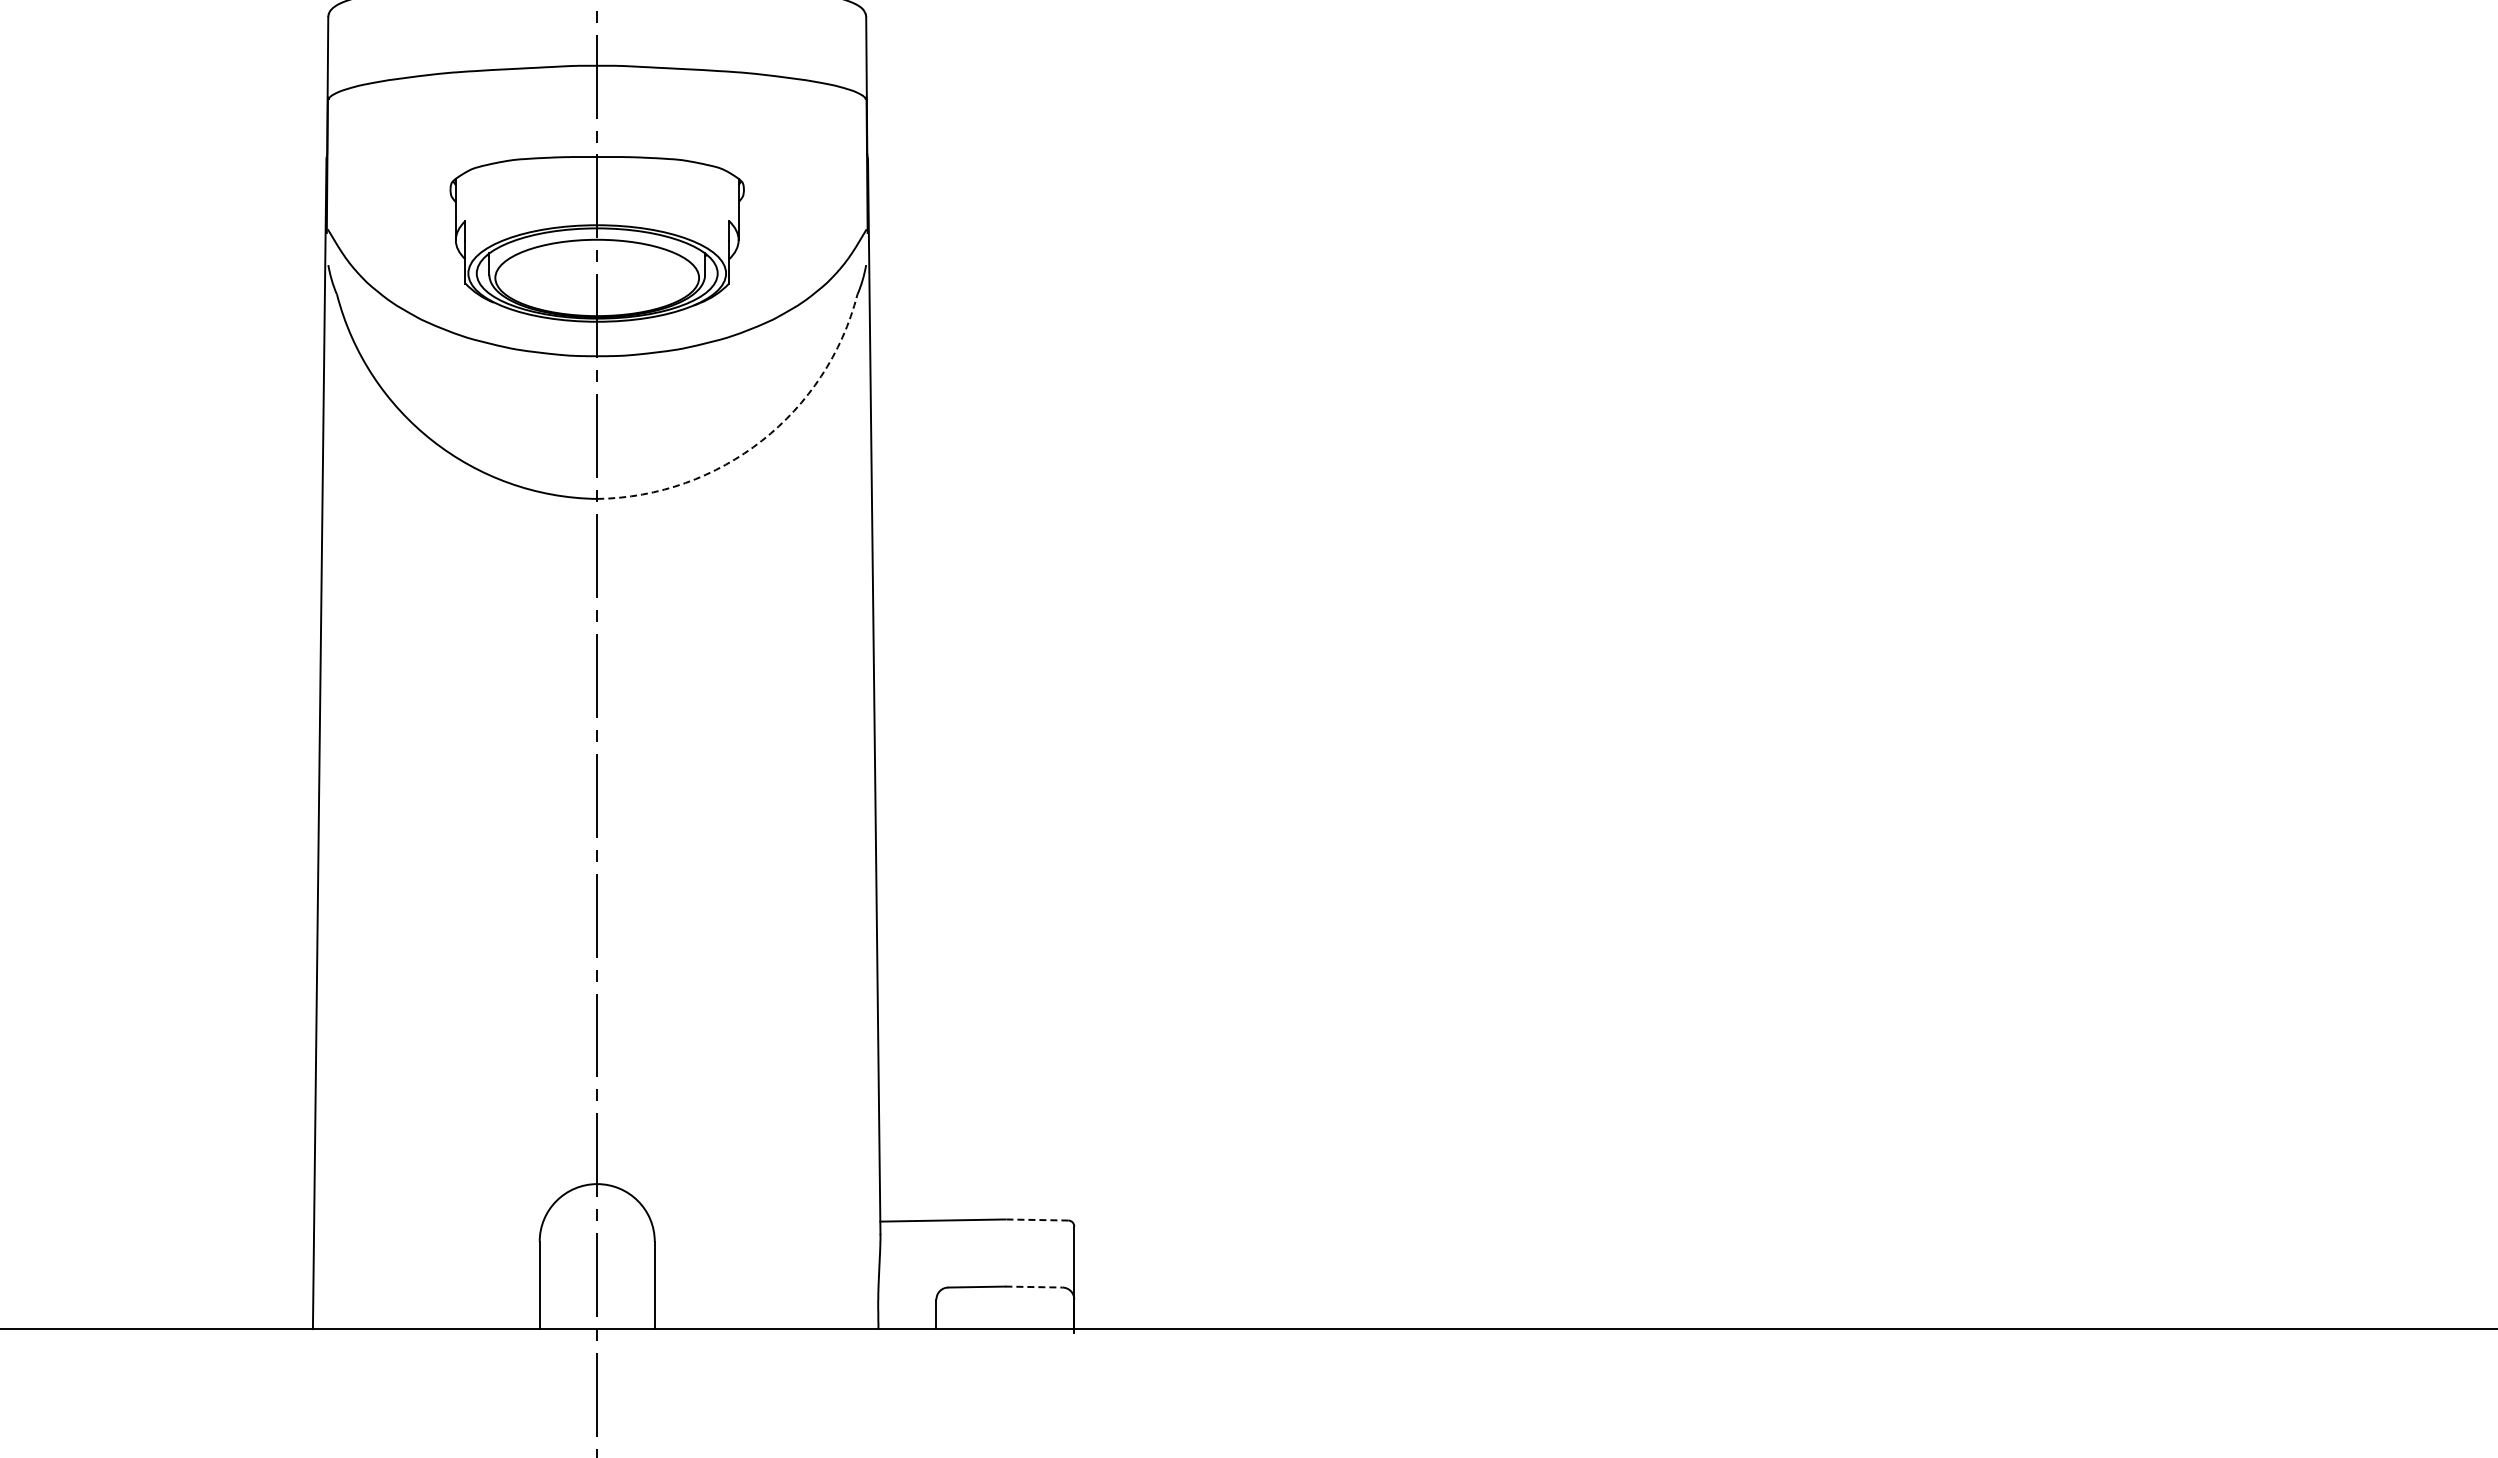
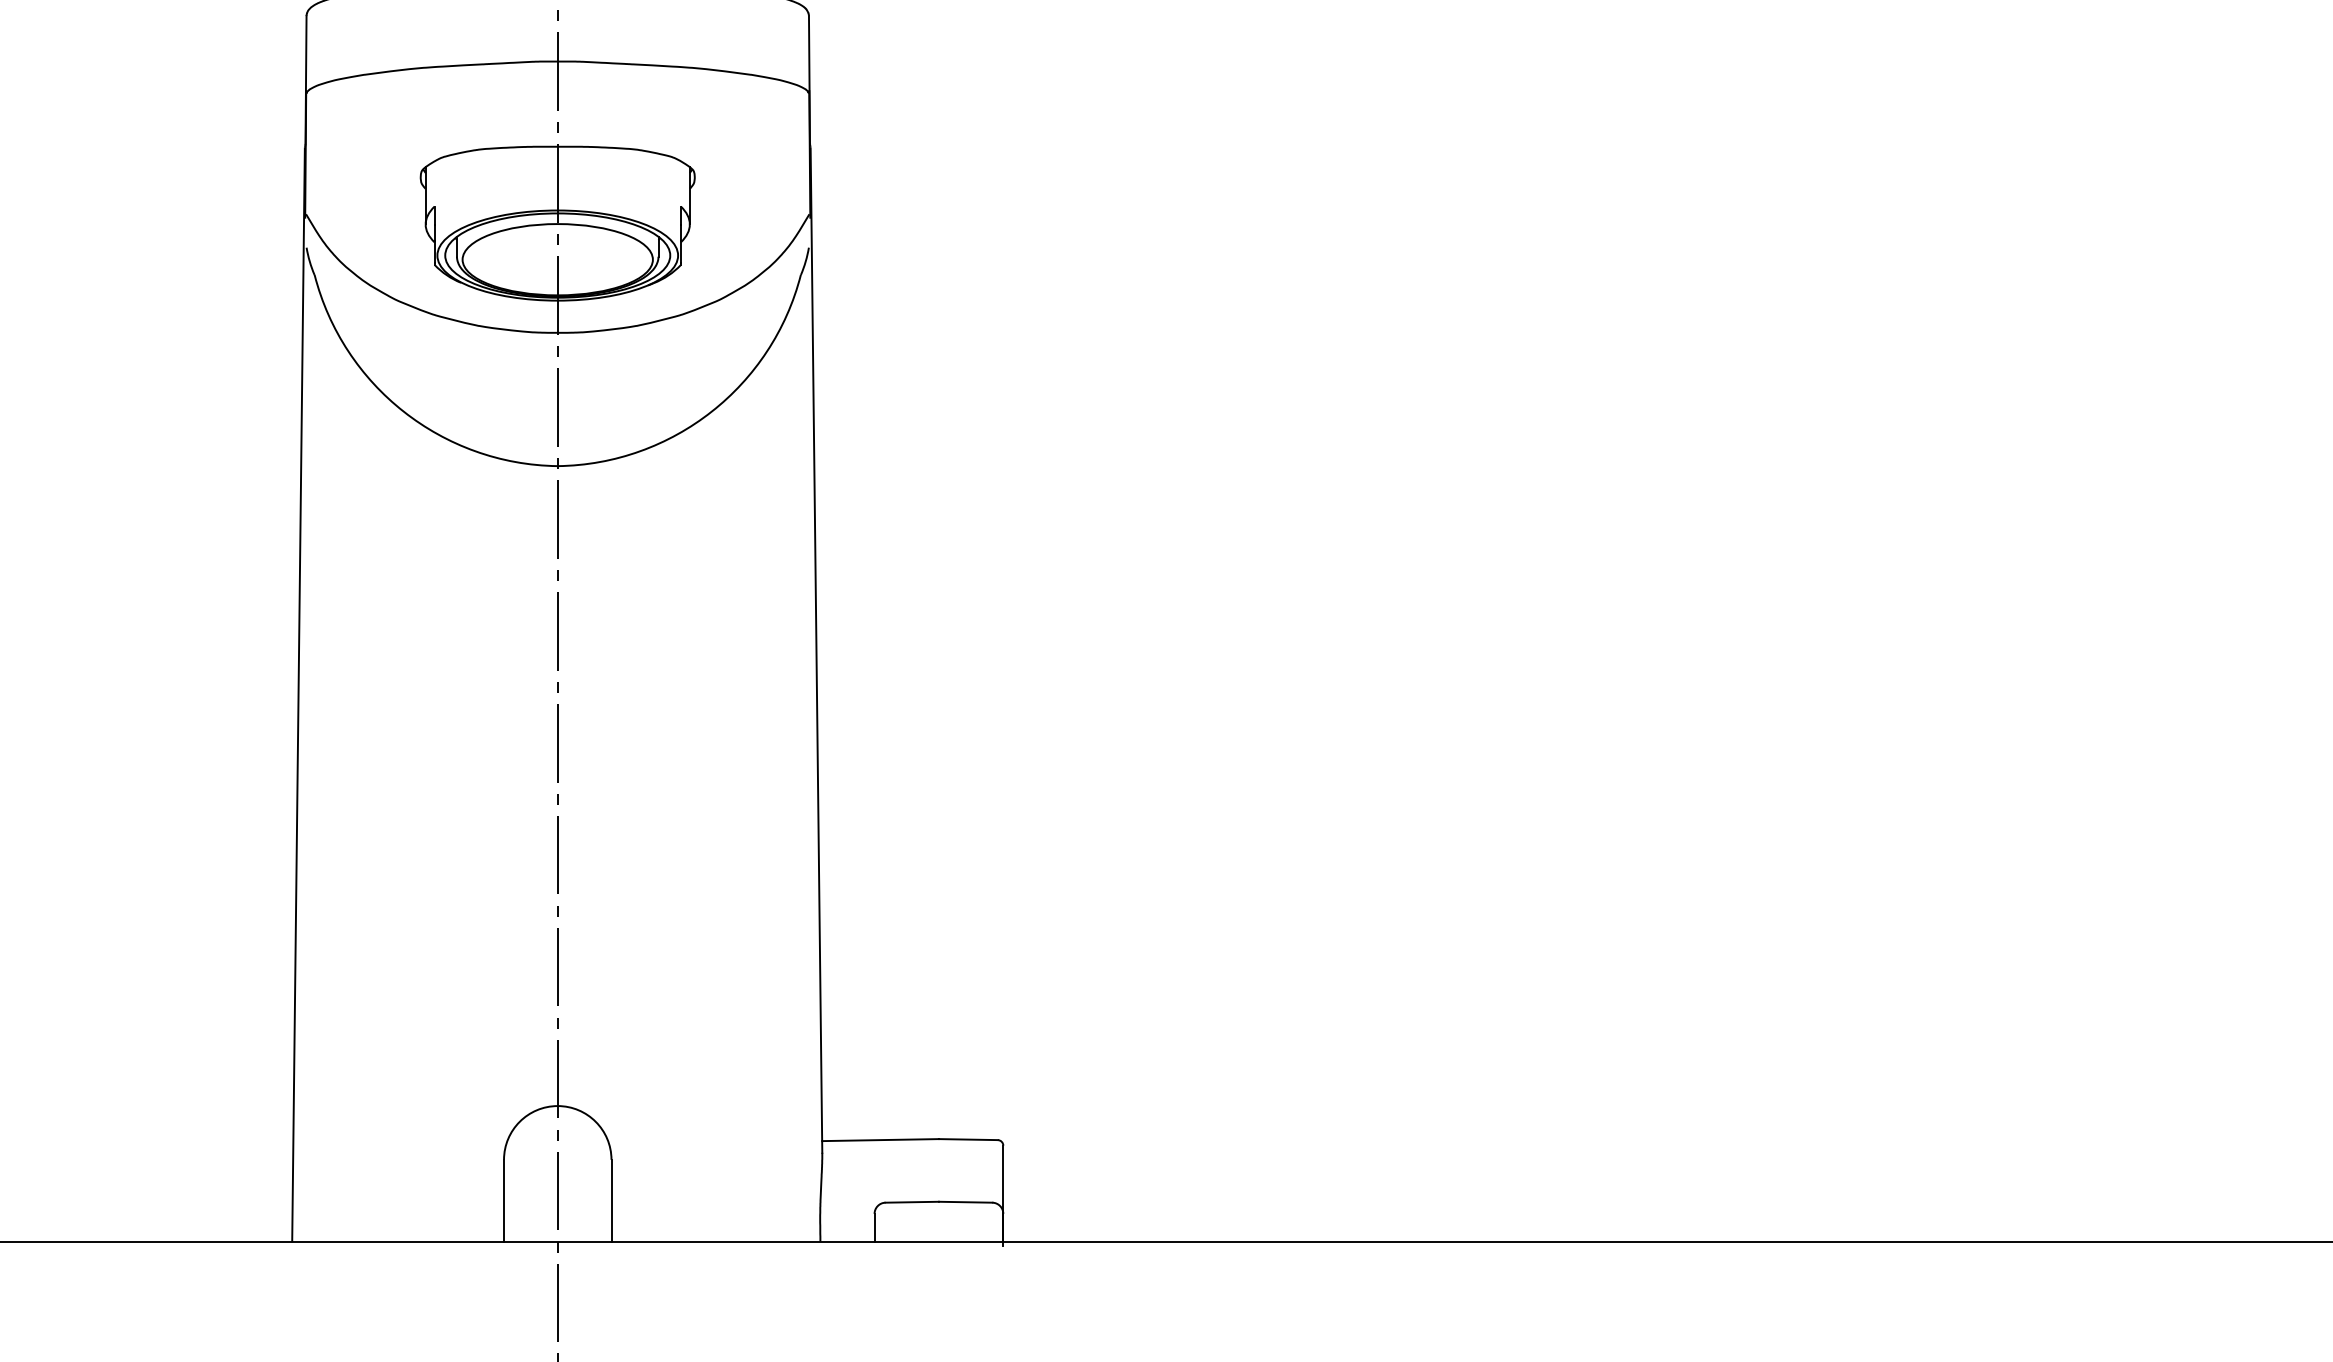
arc: (762, 440) -> (712, 411), dashed -> solid
line: (1036, 1220) -> (968, 1140), dashed -> solid
line: (1033, 1287) -> (965, 1202), dashed -> solid

